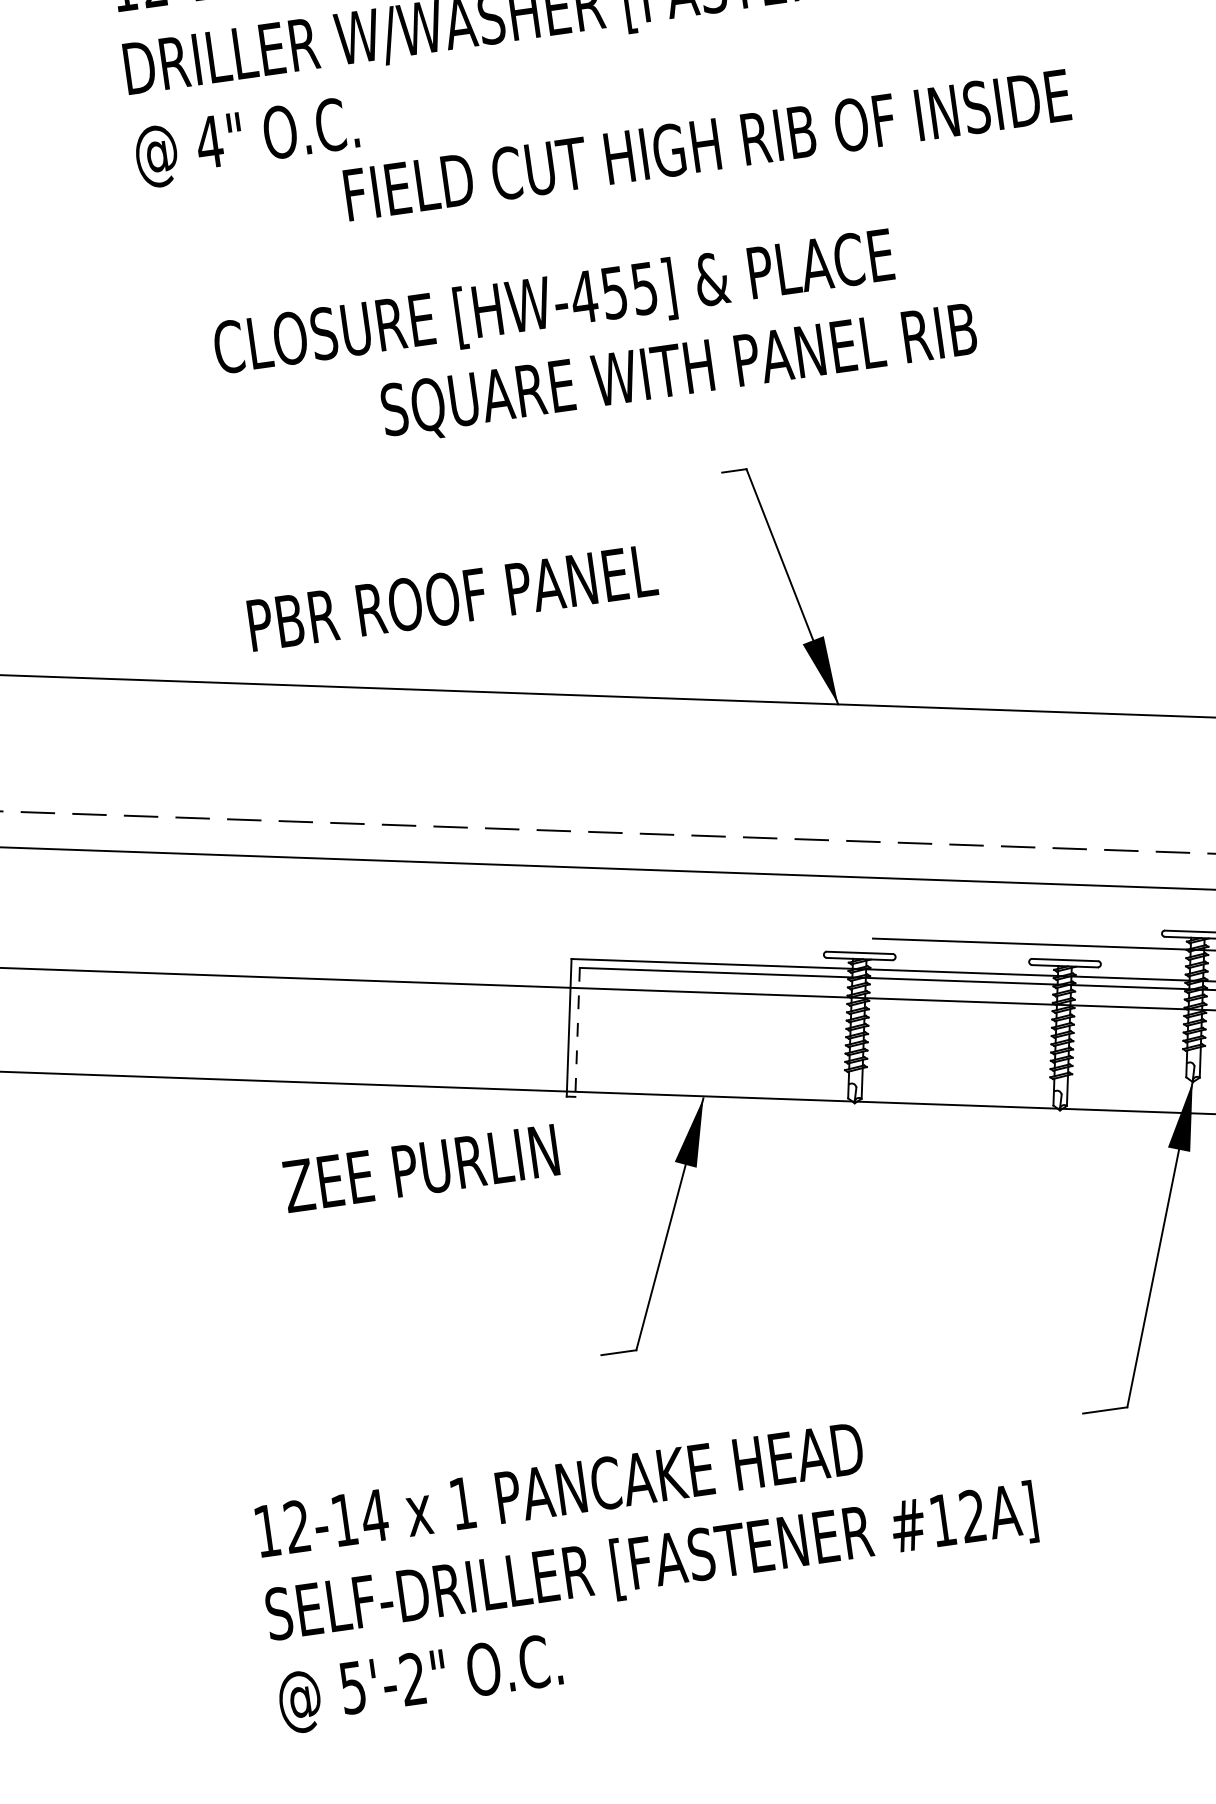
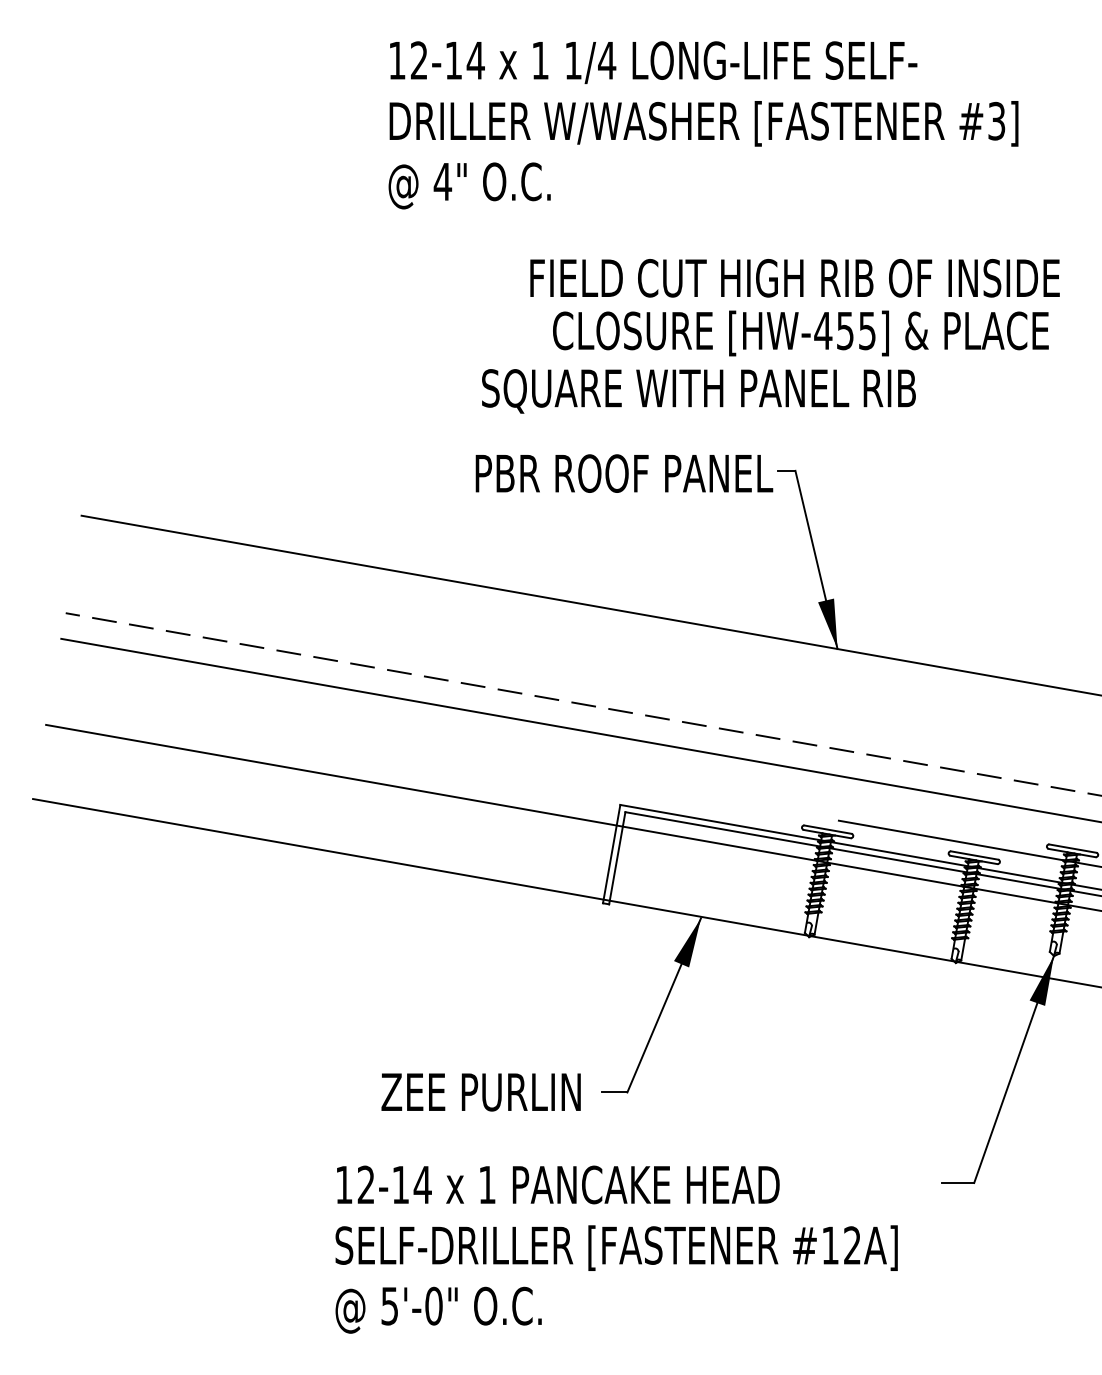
text: (706, 145) -> (794, 278), moved
text: (553, 305) -> (800, 333), moved
text: (678, 373) -> (698, 391), moved
text: (452, 597) -> (624, 473), moved
line: (577, 1032) -> (617, 858), dashed -> solid
text: (420, 1169) -> (480, 1092), moved
text: (412, 1678) -> (433, 1305), 5'-2" -> 5'-0"

